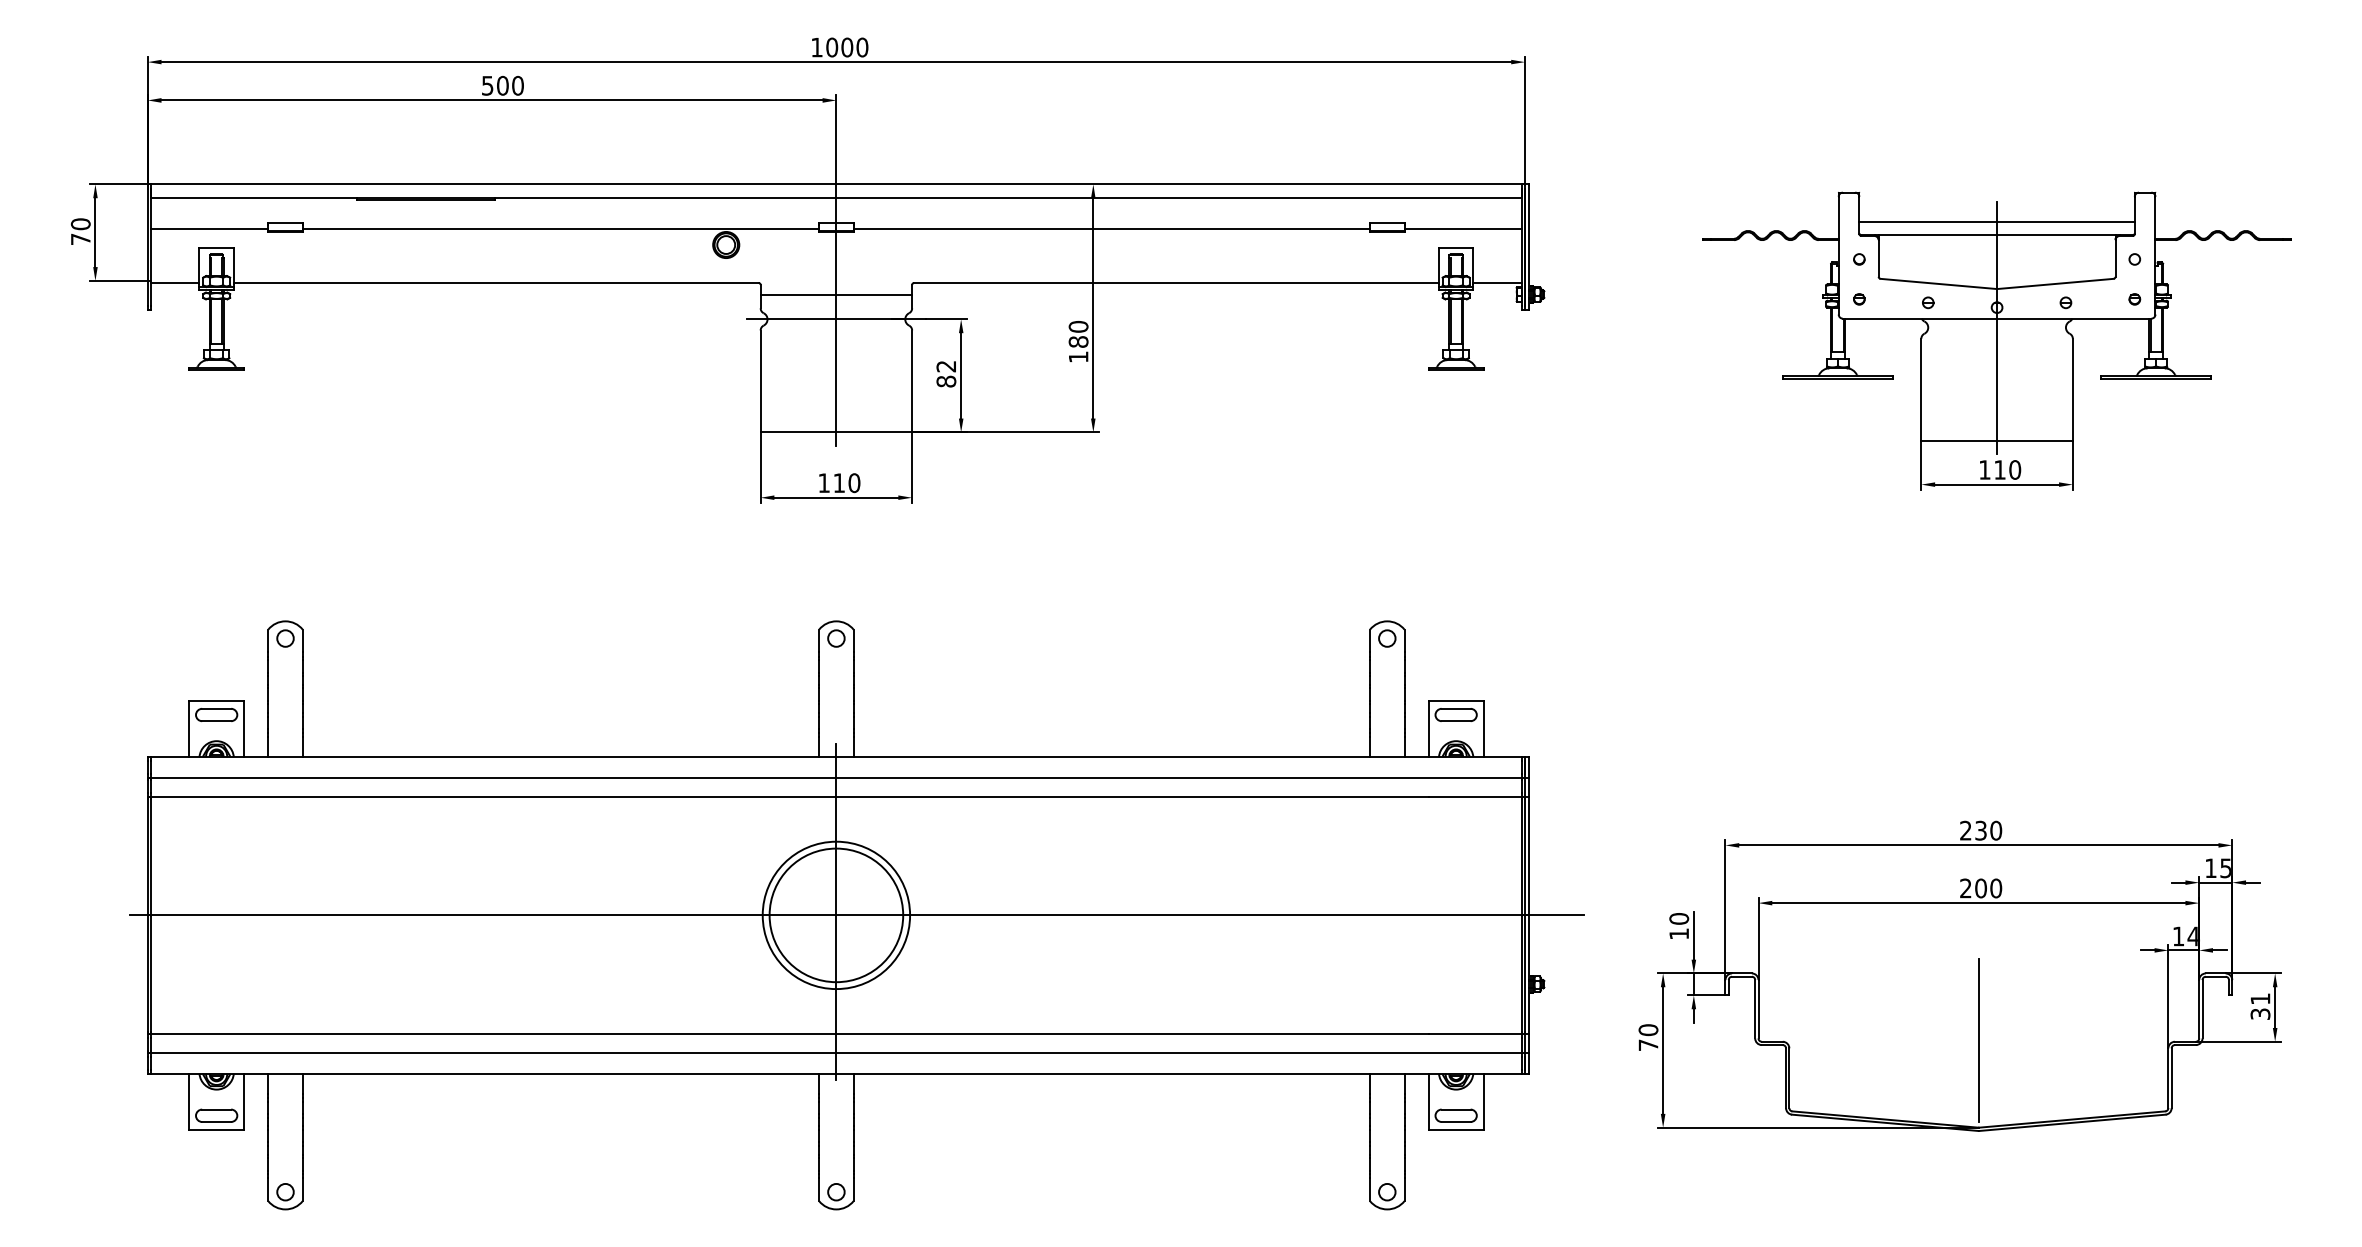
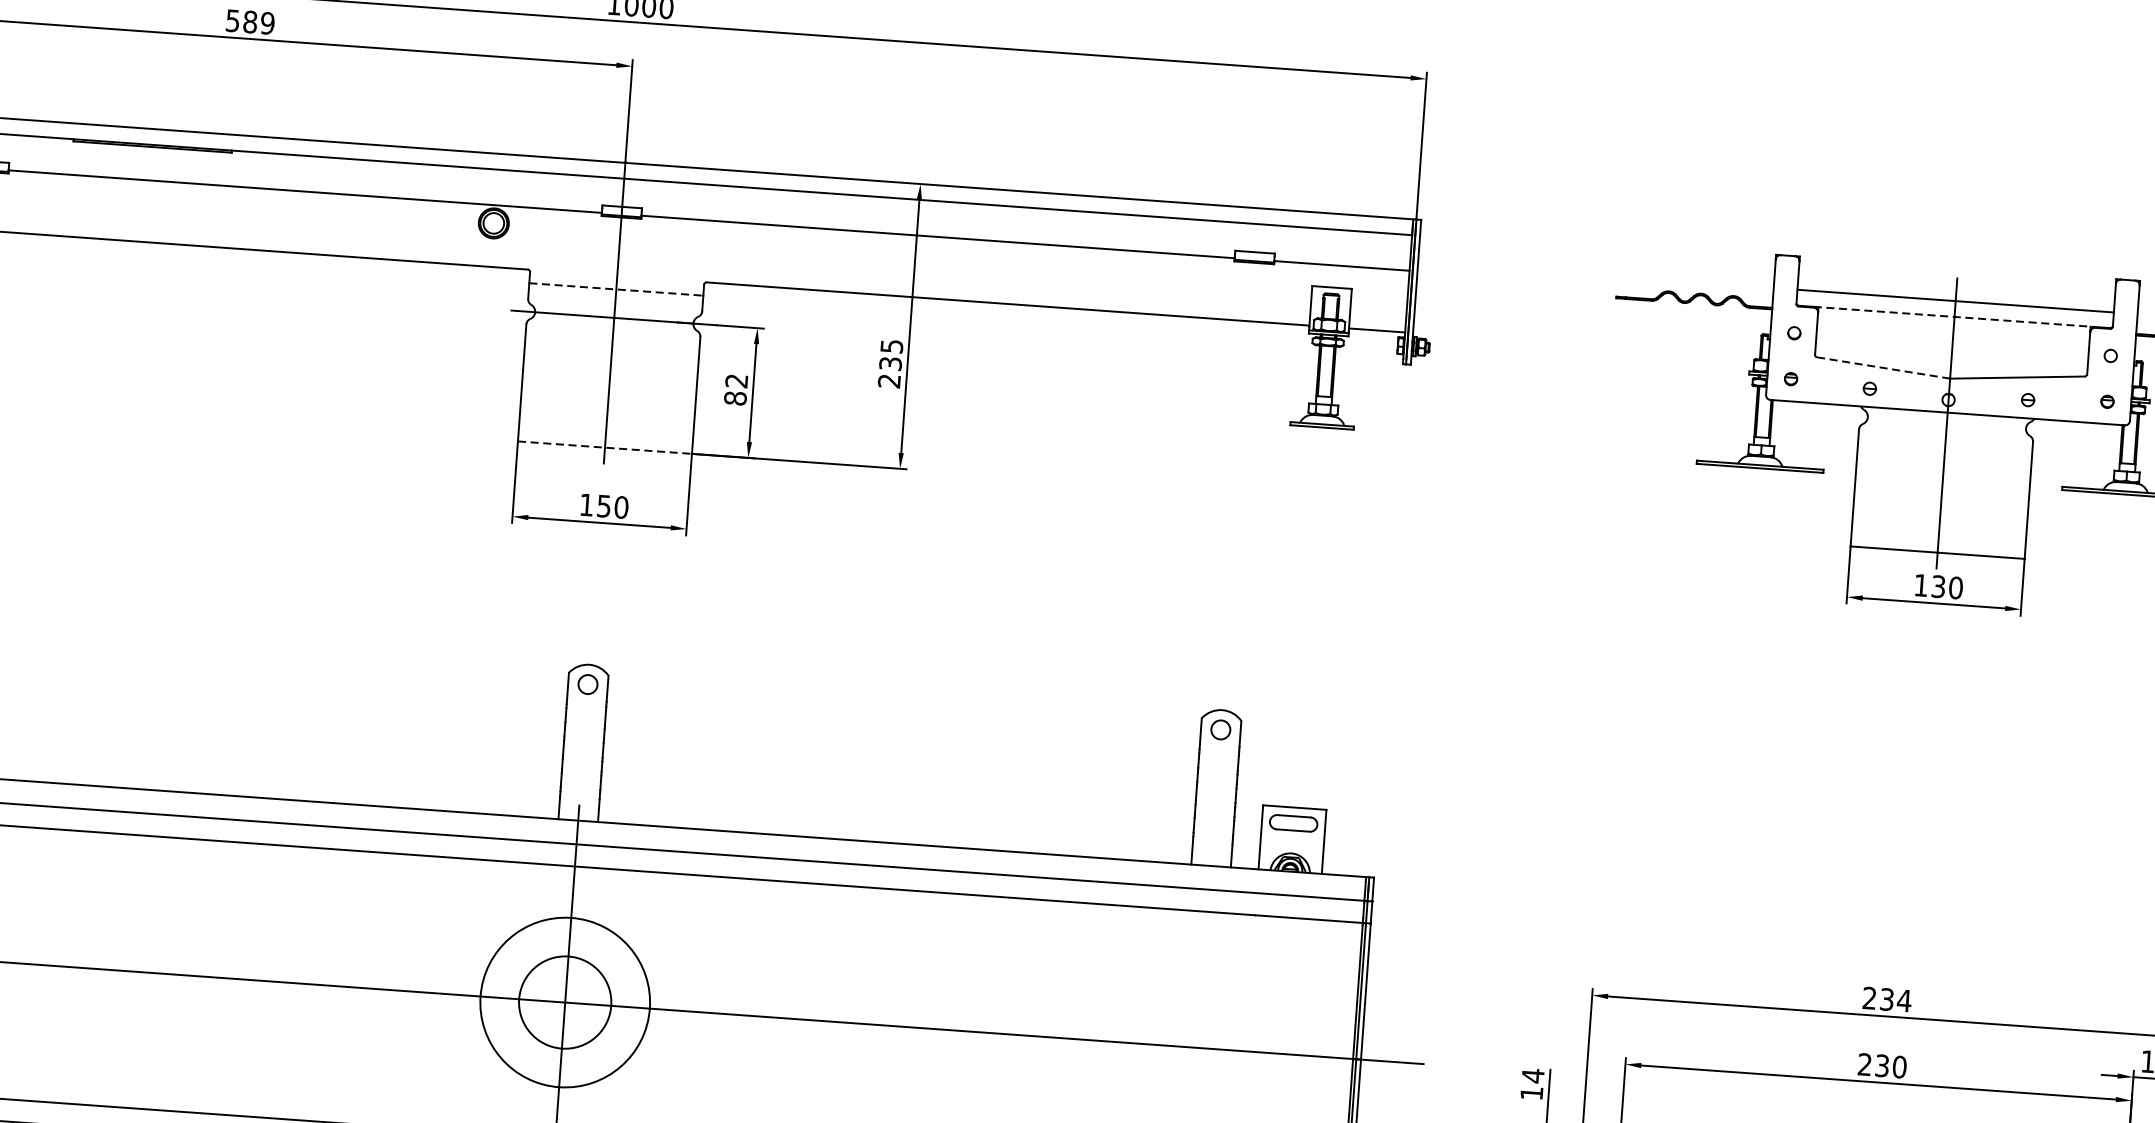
text: (510, 85) -> (259, 22), 500 -> 589
line: (1997, 235) -> (1955, 317), solid -> dashed
line: (1939, 284) -> (1884, 368), solid -> dashed
line: (836, 294) -> (616, 289), solid -> dashed
text: (1078, 341) -> (890, 363), 180 -> 235
line: (836, 432) -> (605, 447), solid -> dashed
text: (1999, 469) -> (1938, 586), 110 -> 130
text: (838, 483) -> (603, 506), 110 -> 150
text: (1995, 830) -> (1903, 1000), 230 -> 234
text: (1980, 888) -> (1881, 1065), 200 -> 230
circle: (836, 915) -> (565, 1002), size x0.6
text: (1679, 918) -> (1533, 1075), 10 -> 14

